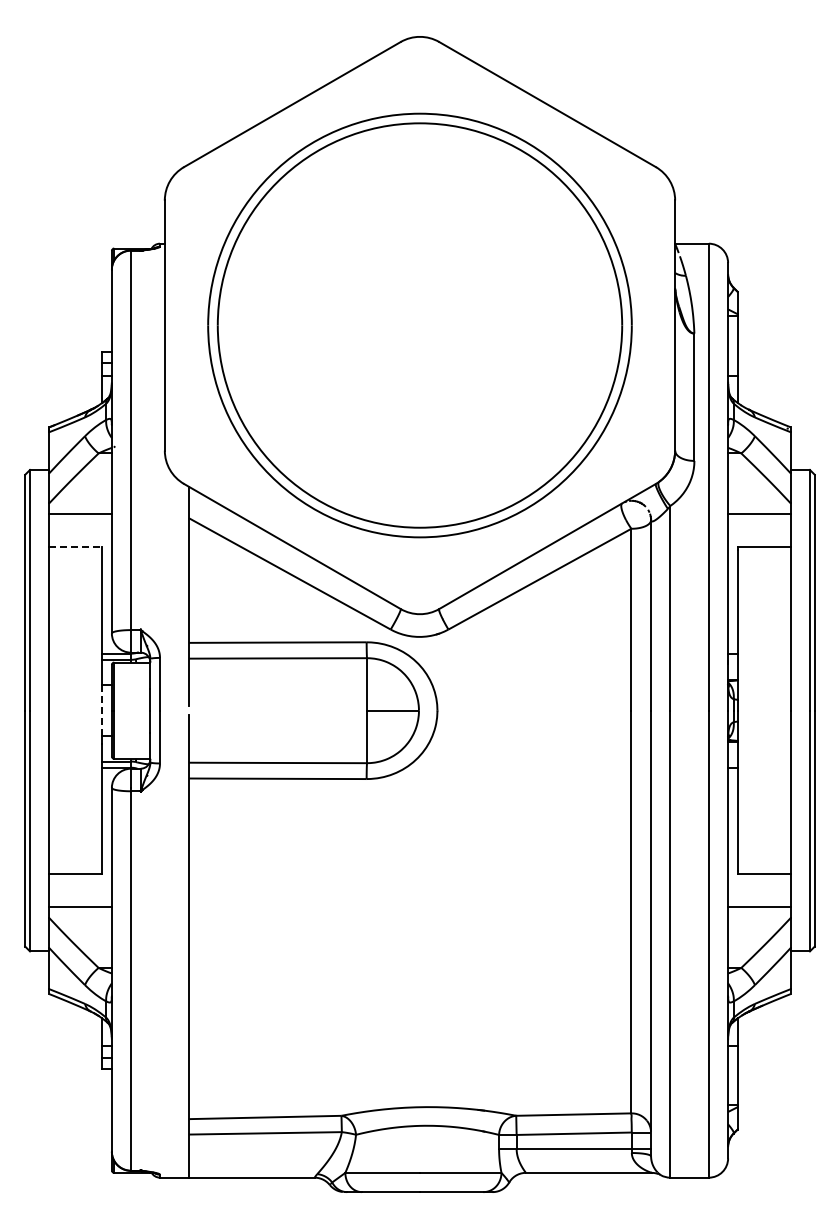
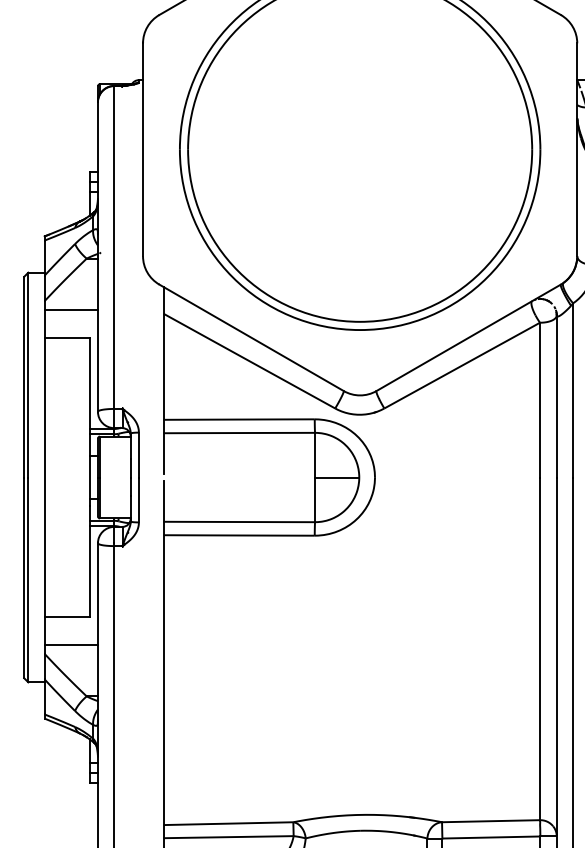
line: (76, 547) -> (67, 338), dashed -> solid
line: (102, 710) -> (89, 477), dashed -> solid

